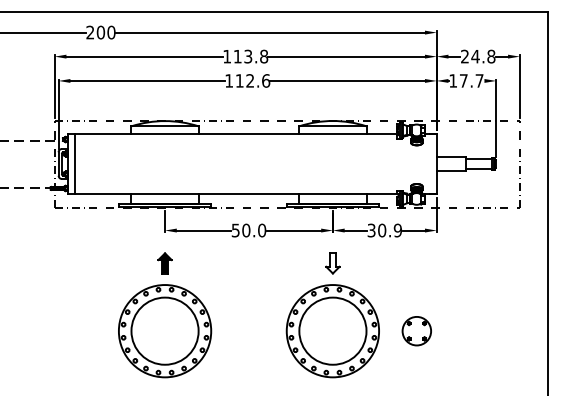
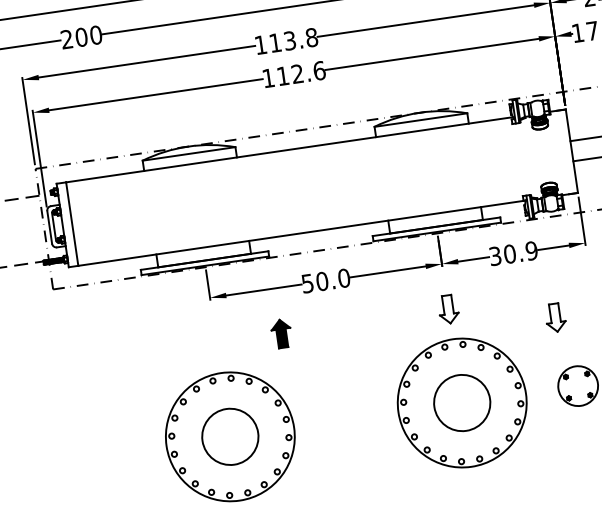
part: (164, 263) -> (280, 334), moved
part: (407, 280) -> (555, 317), added
circle: (164, 330) -> (229, 436), size x0.6
circle: (332, 330) -> (461, 402), size x0.6

